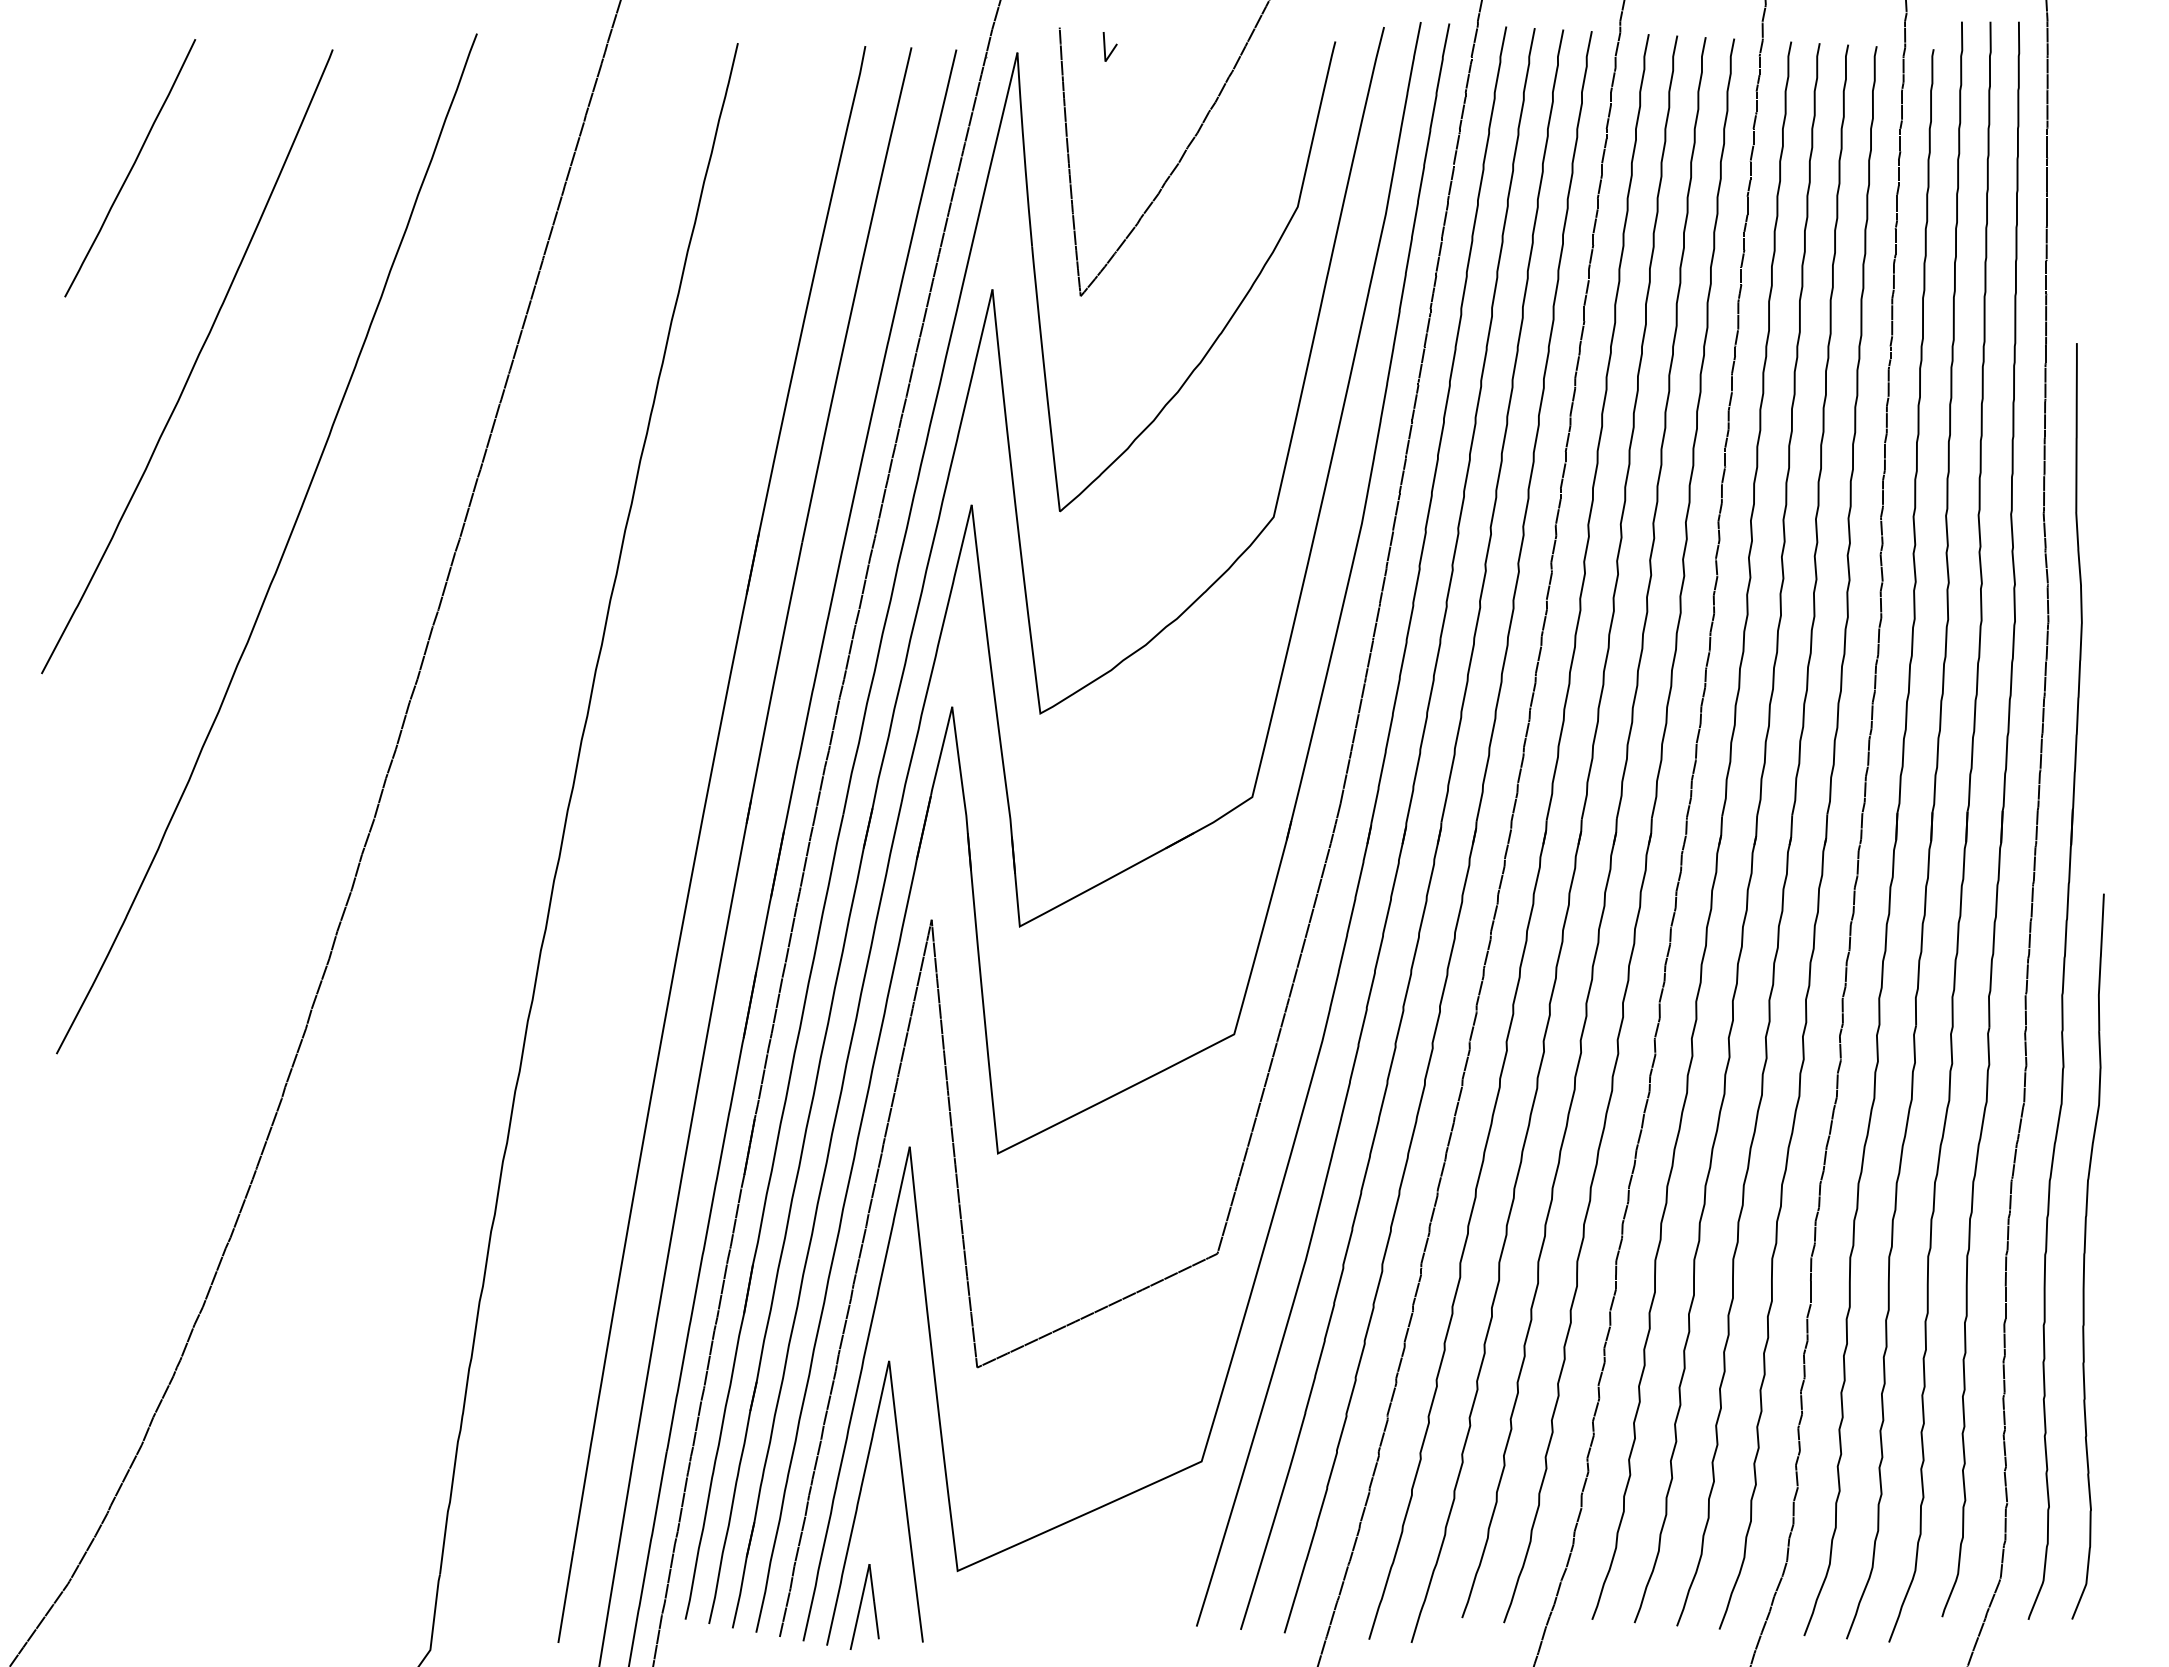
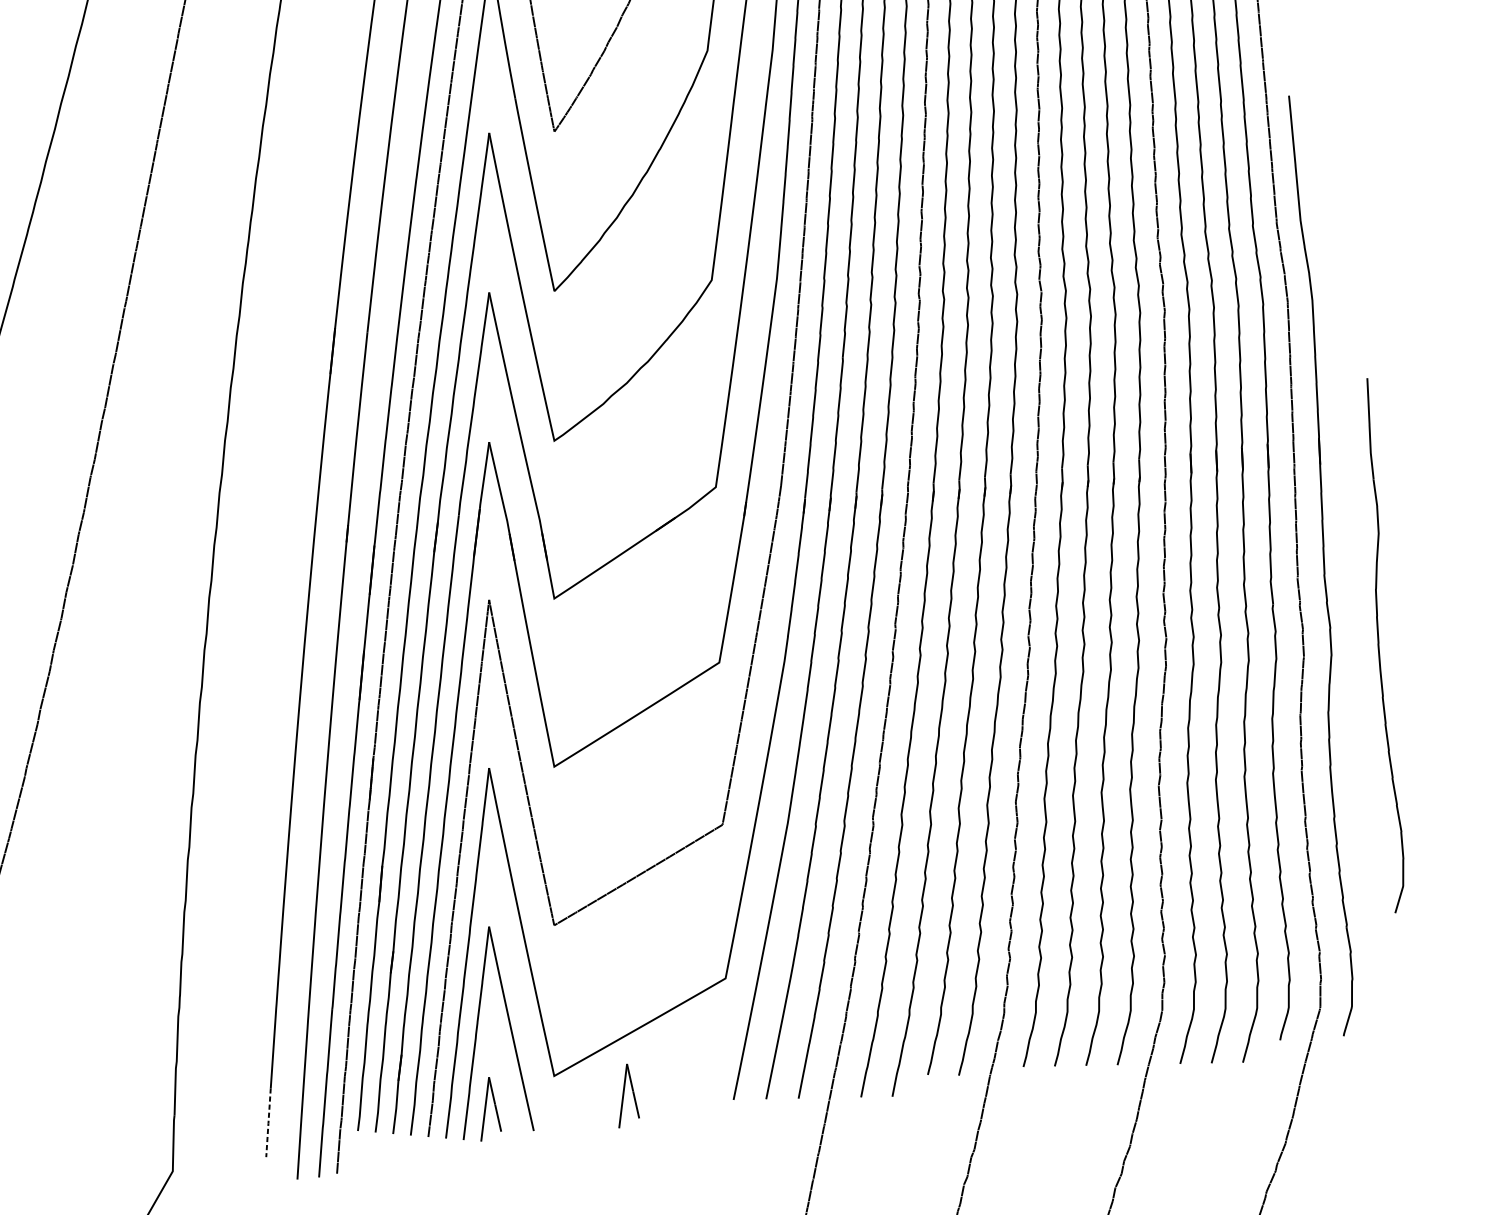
part: (2087, 1256) -> (1380, 645), moved
line: (565, 1597) -> (268, 1123), solid -> dashed
part: (1052, 1606) -> (626, 1095), added

